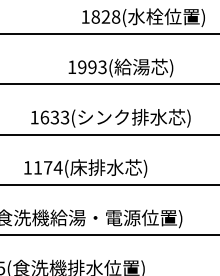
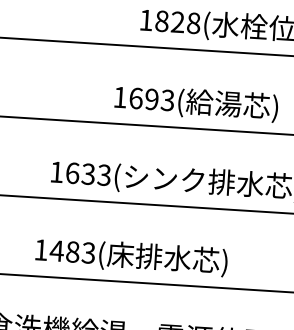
text: (82, 67) -> (136, 98), 1993 -> 1693
text: (47, 167) -> (71, 251), 1174( -> 1483(

